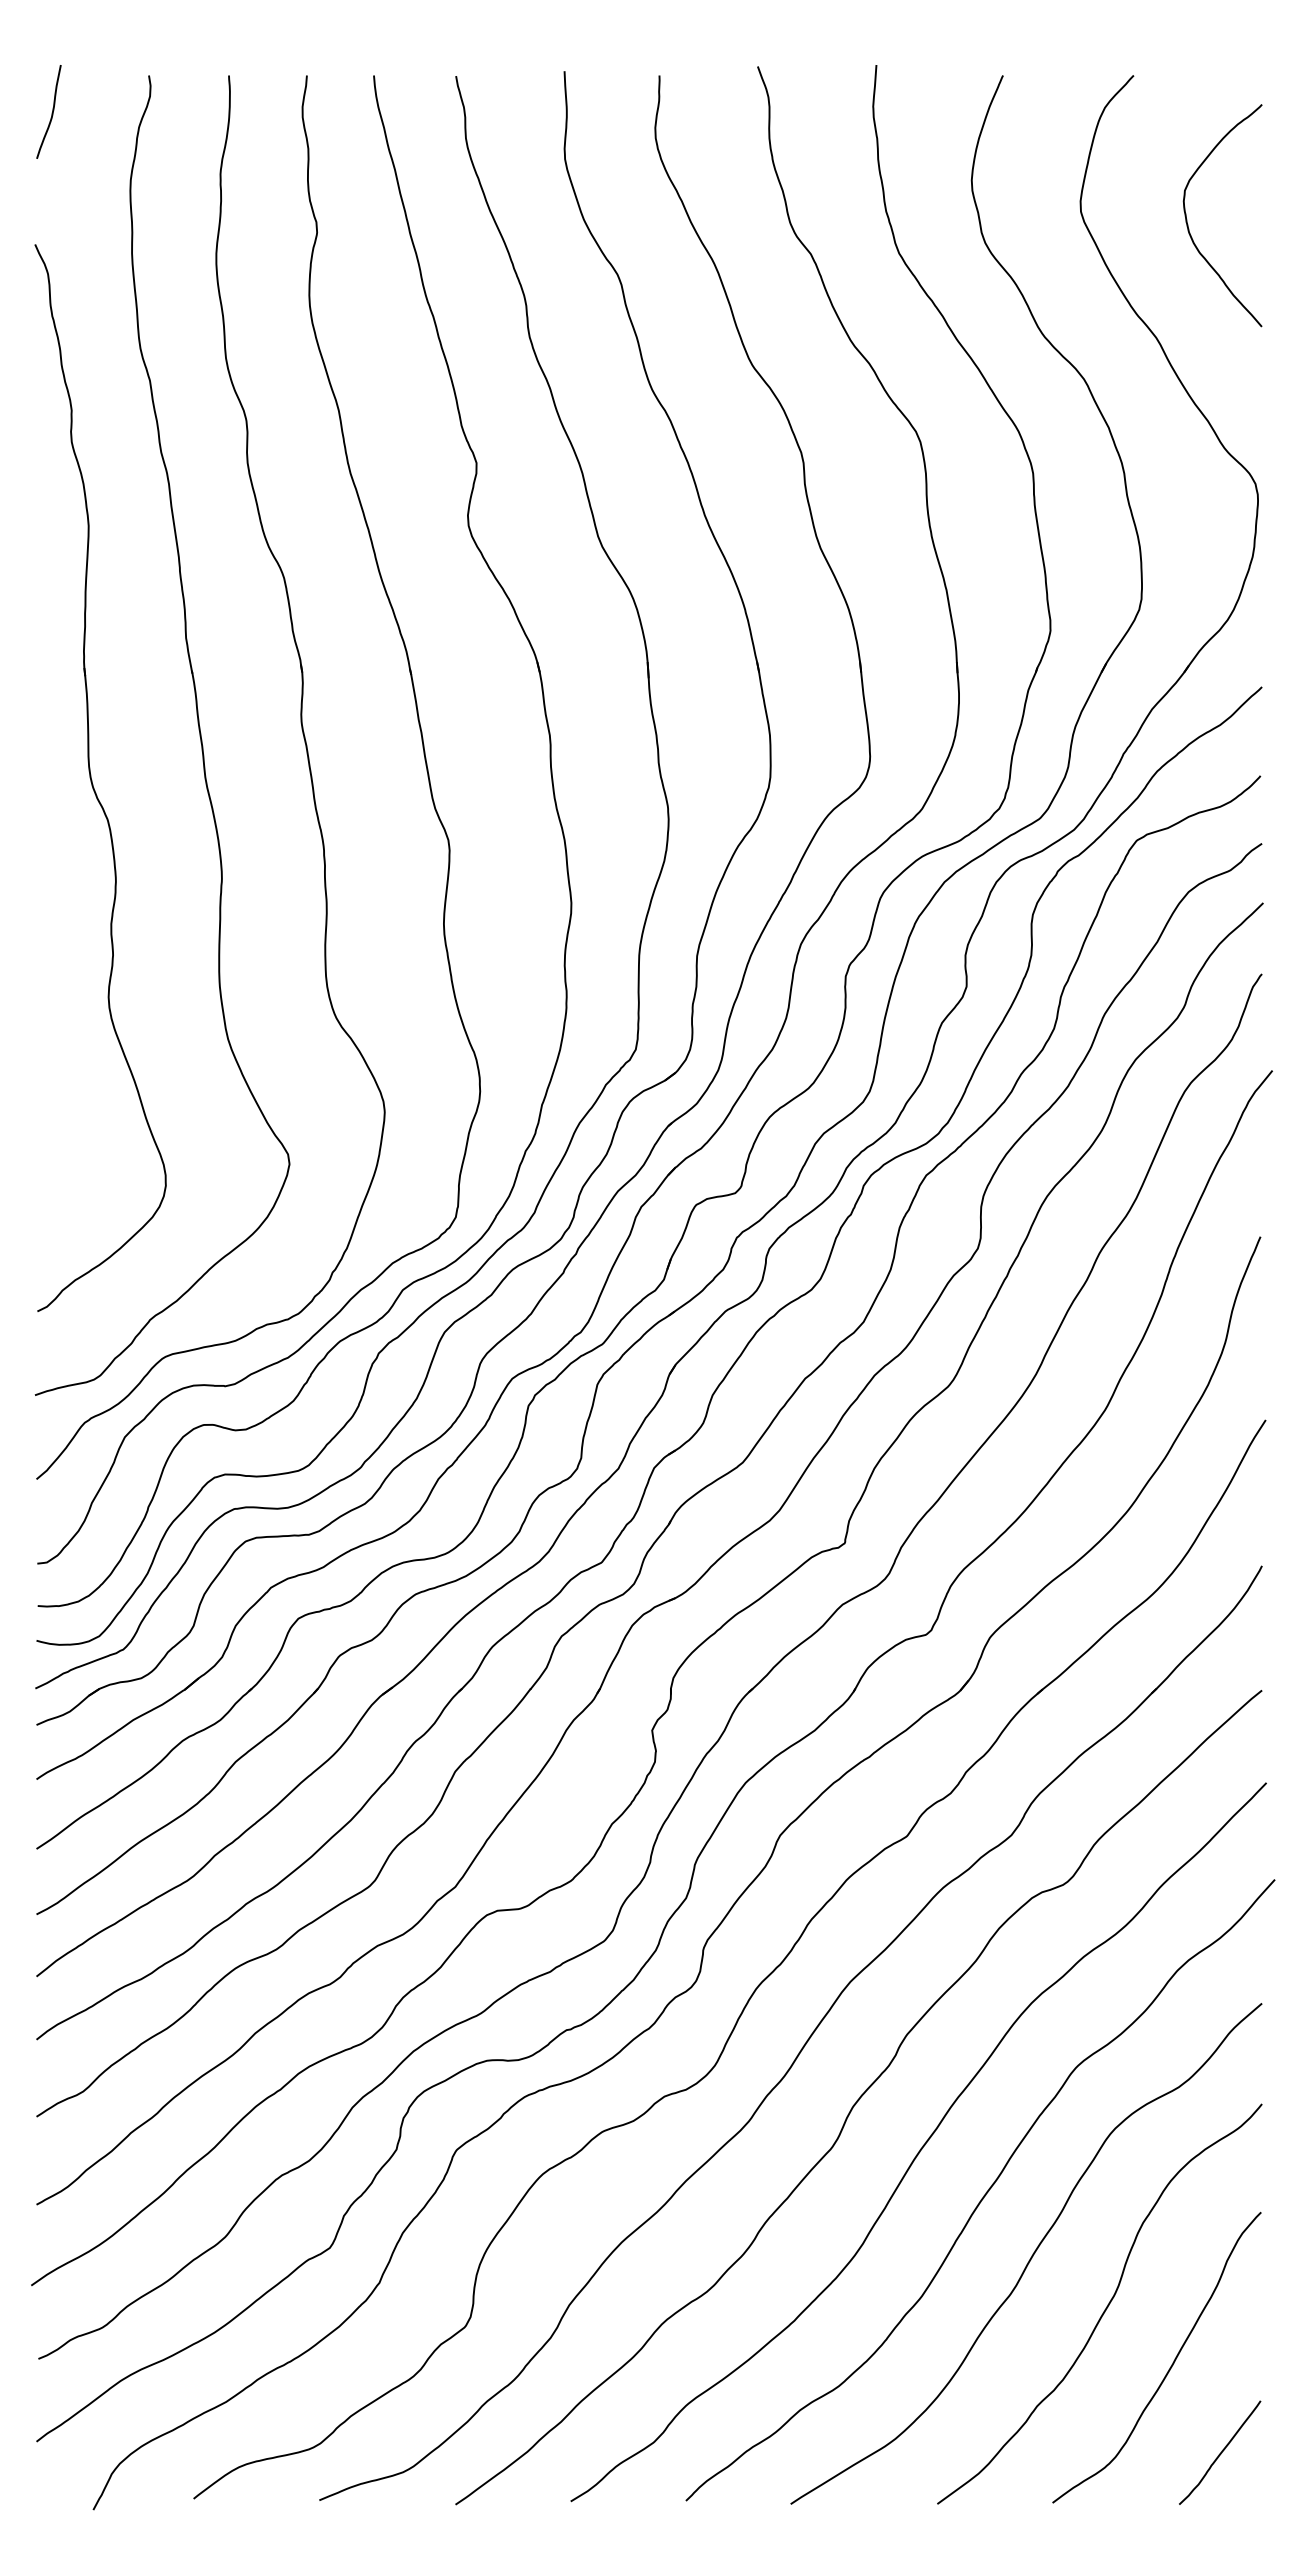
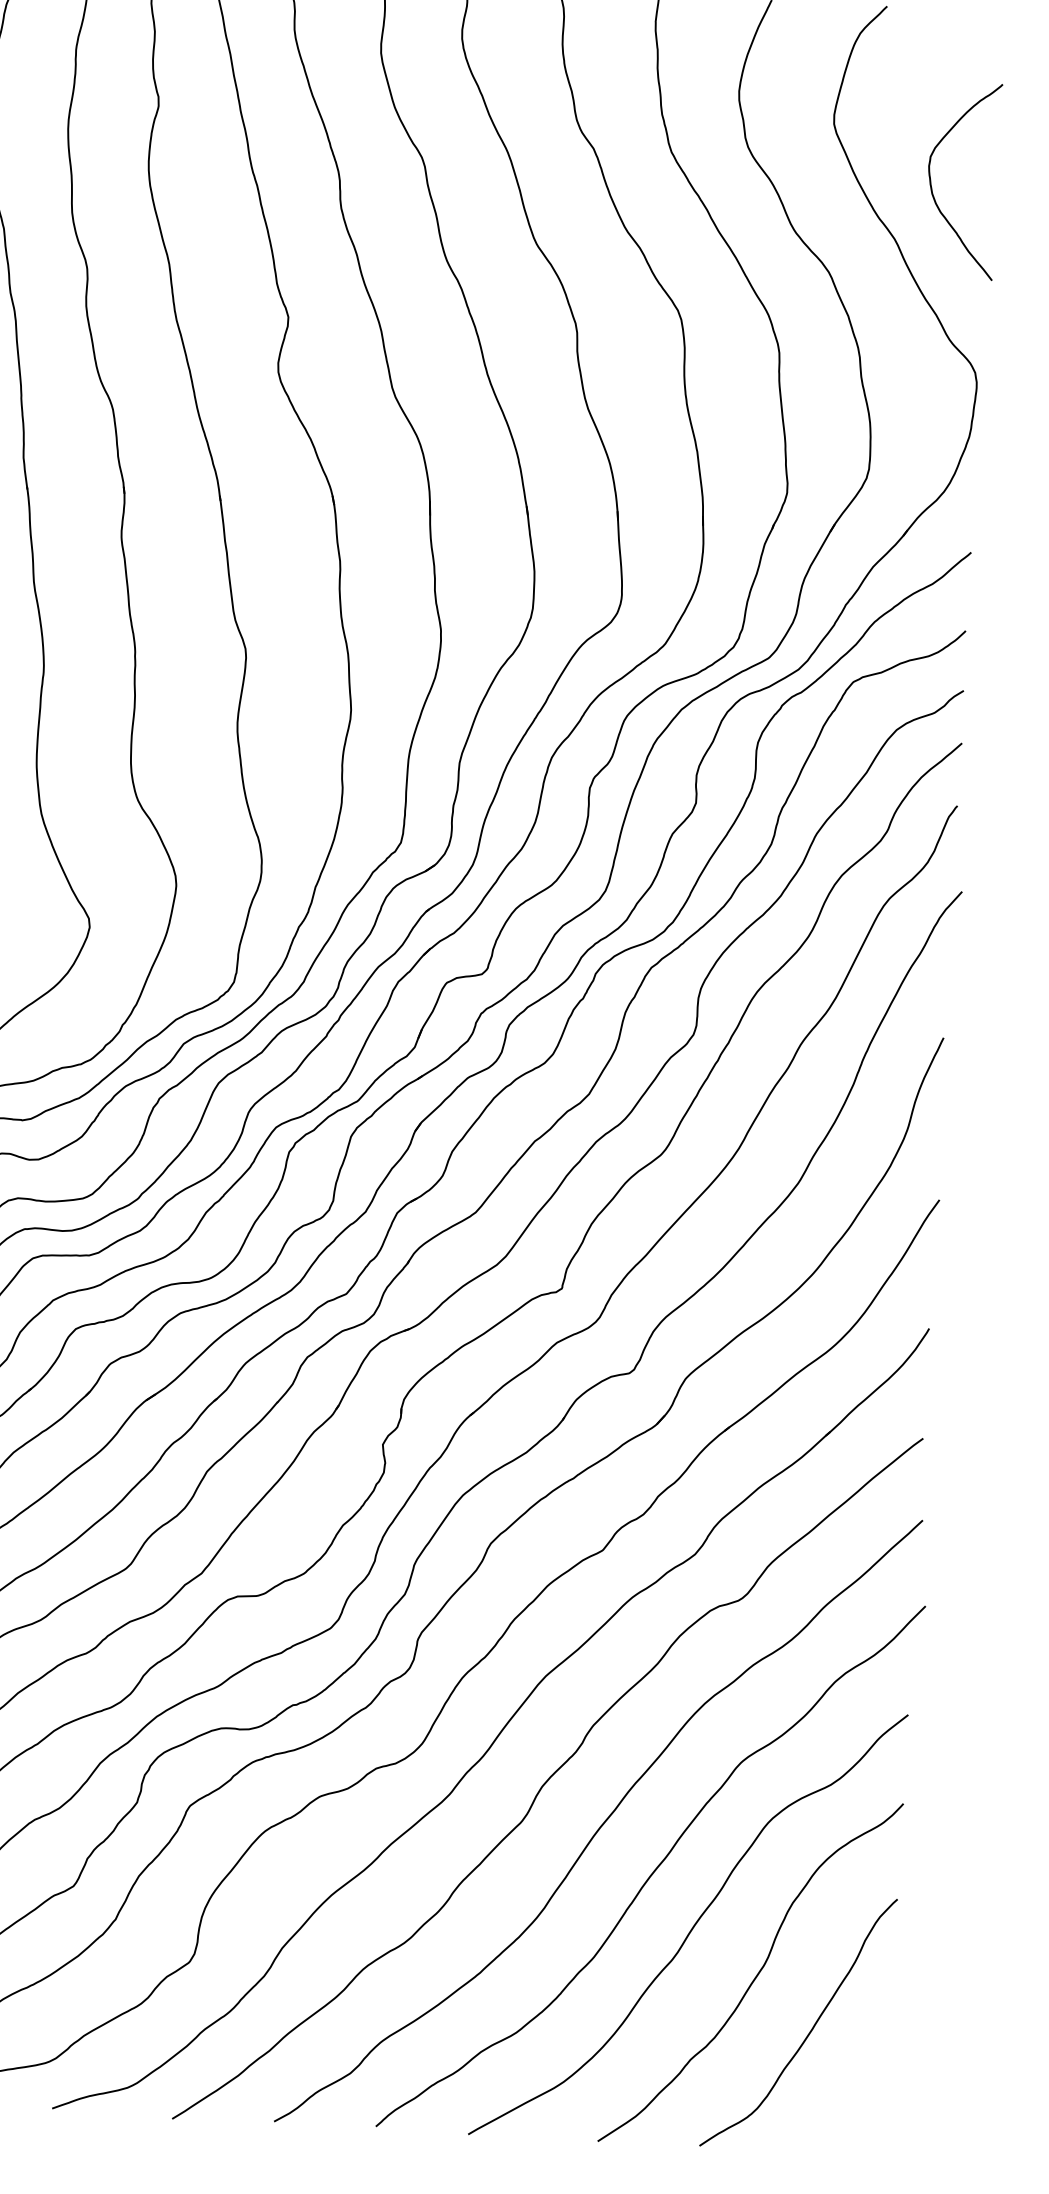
curve: (1188, 224) -> (932, 186), moved
curve: (1220, 2452) -> (850, 2109), removed

